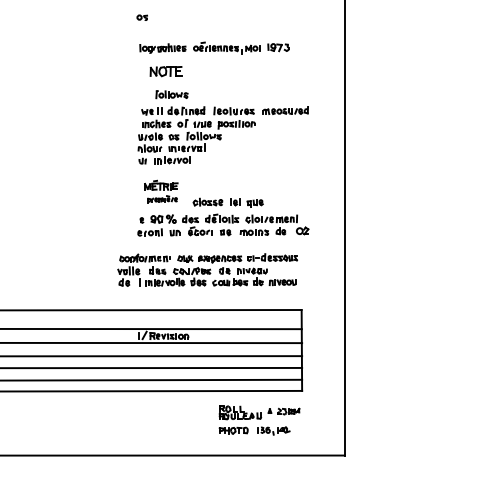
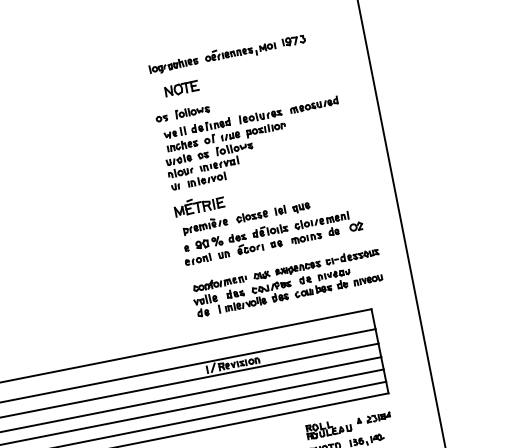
part: (141, 17) -> (161, 118), moved
part: (161, 191) -> (201, 214), size x1.43
part: (207, 269) -> (287, 282), moved

